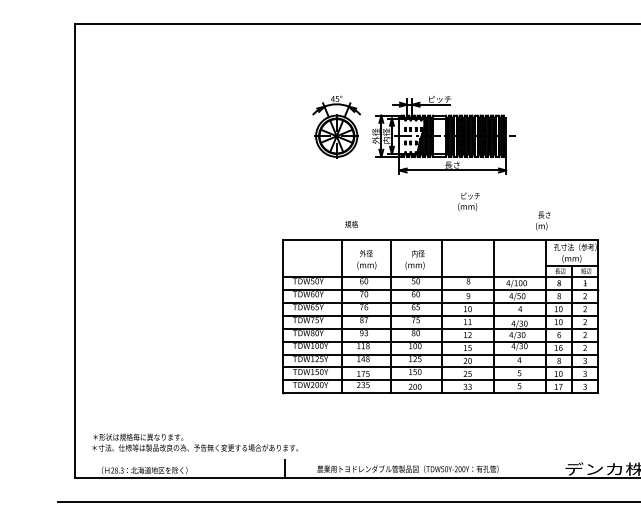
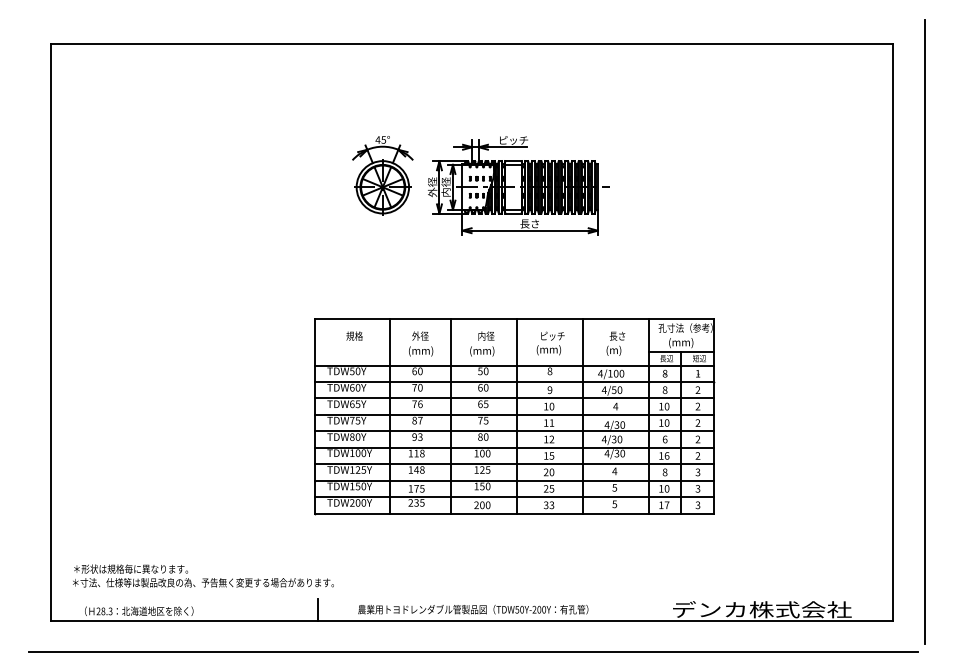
text: (468, 201) -> (550, 343), moved
text: (542, 220) -> (615, 343), moved
text: (351, 223) -> (354, 335), moved

